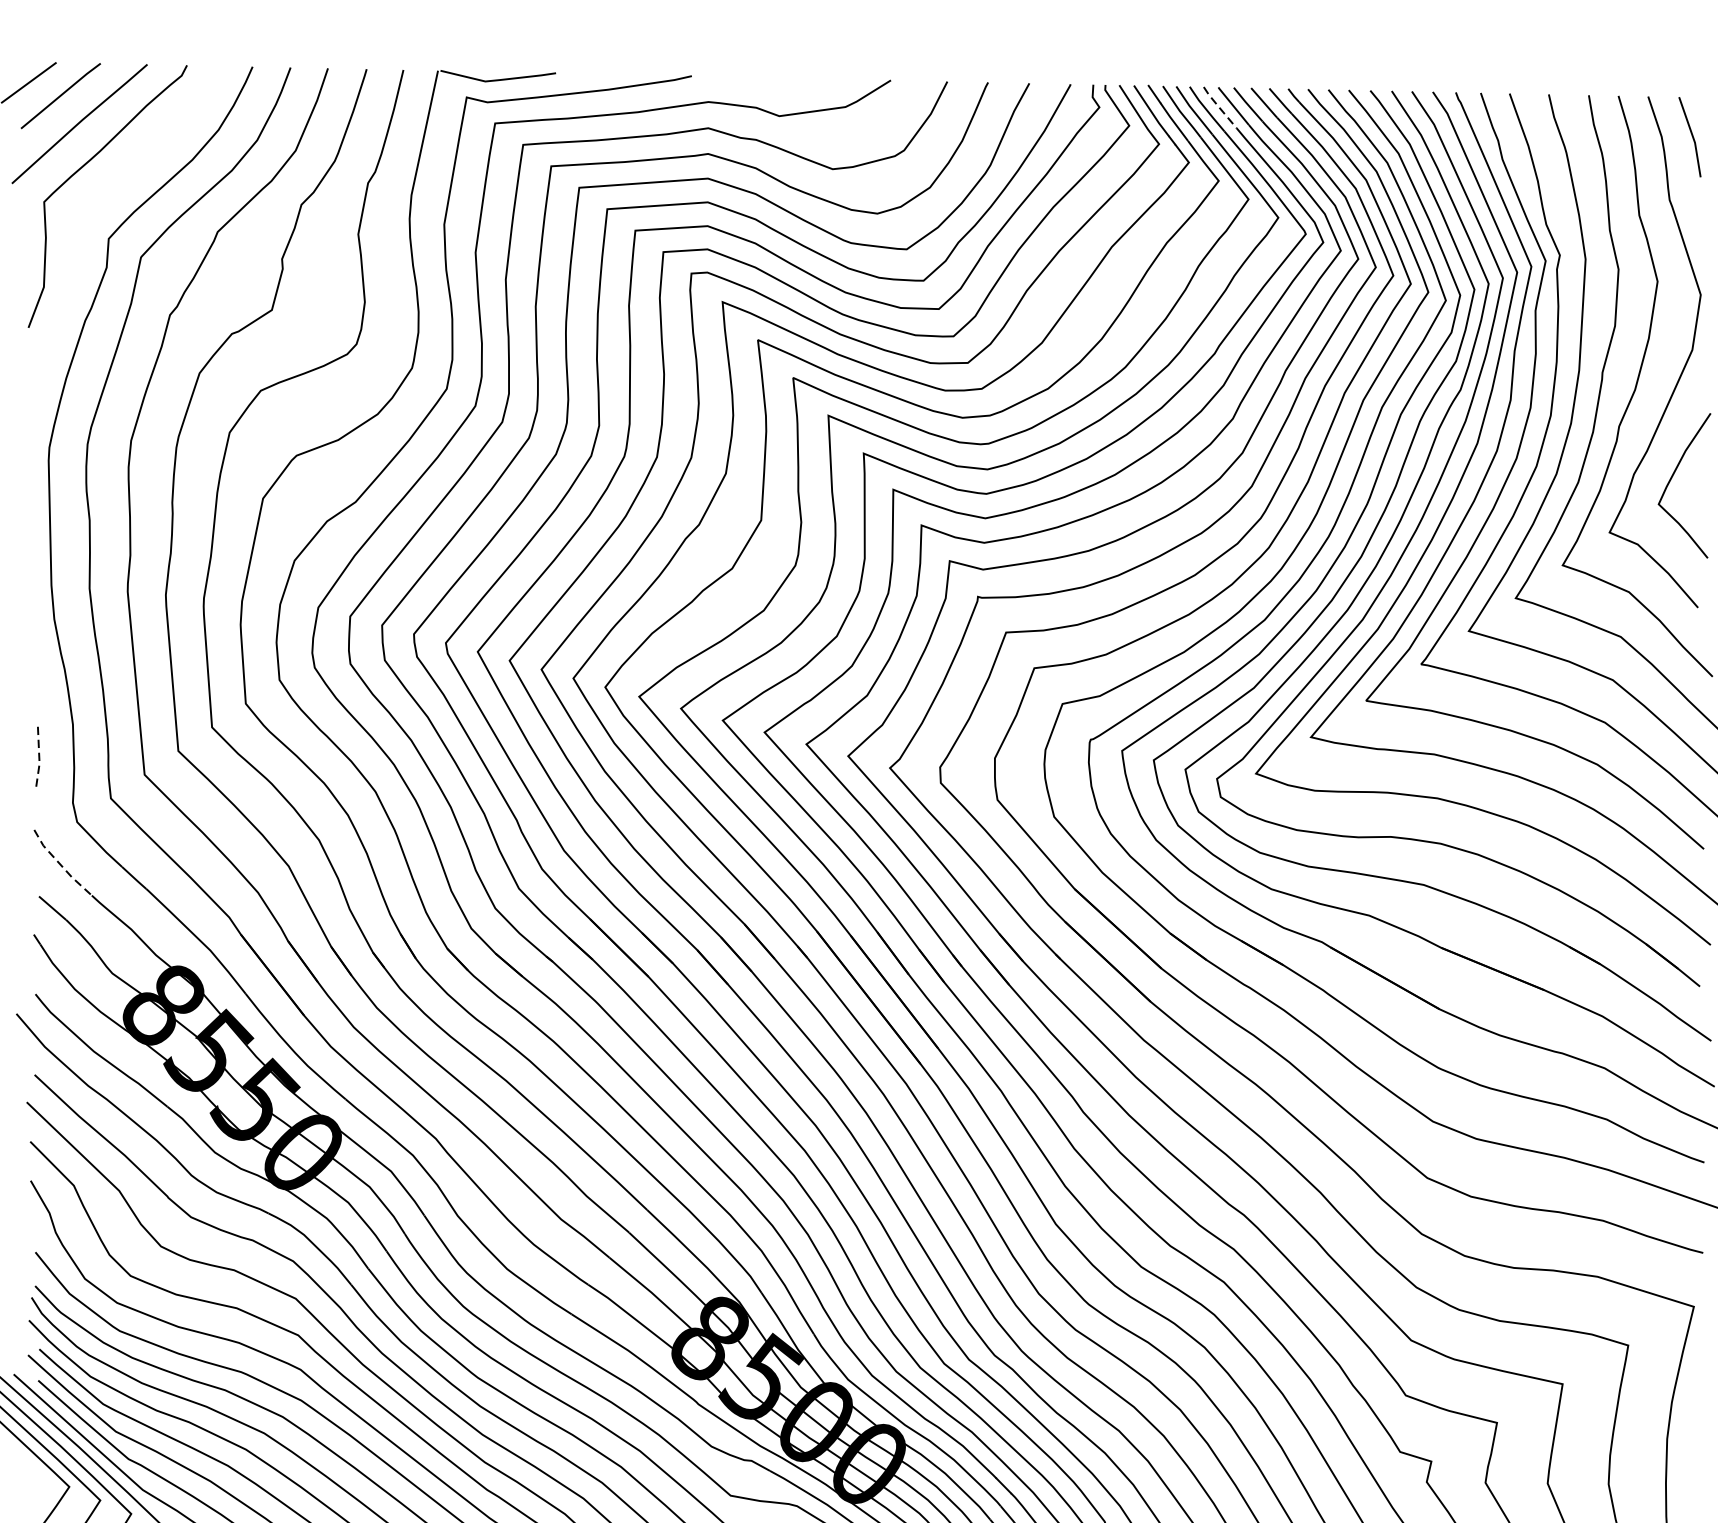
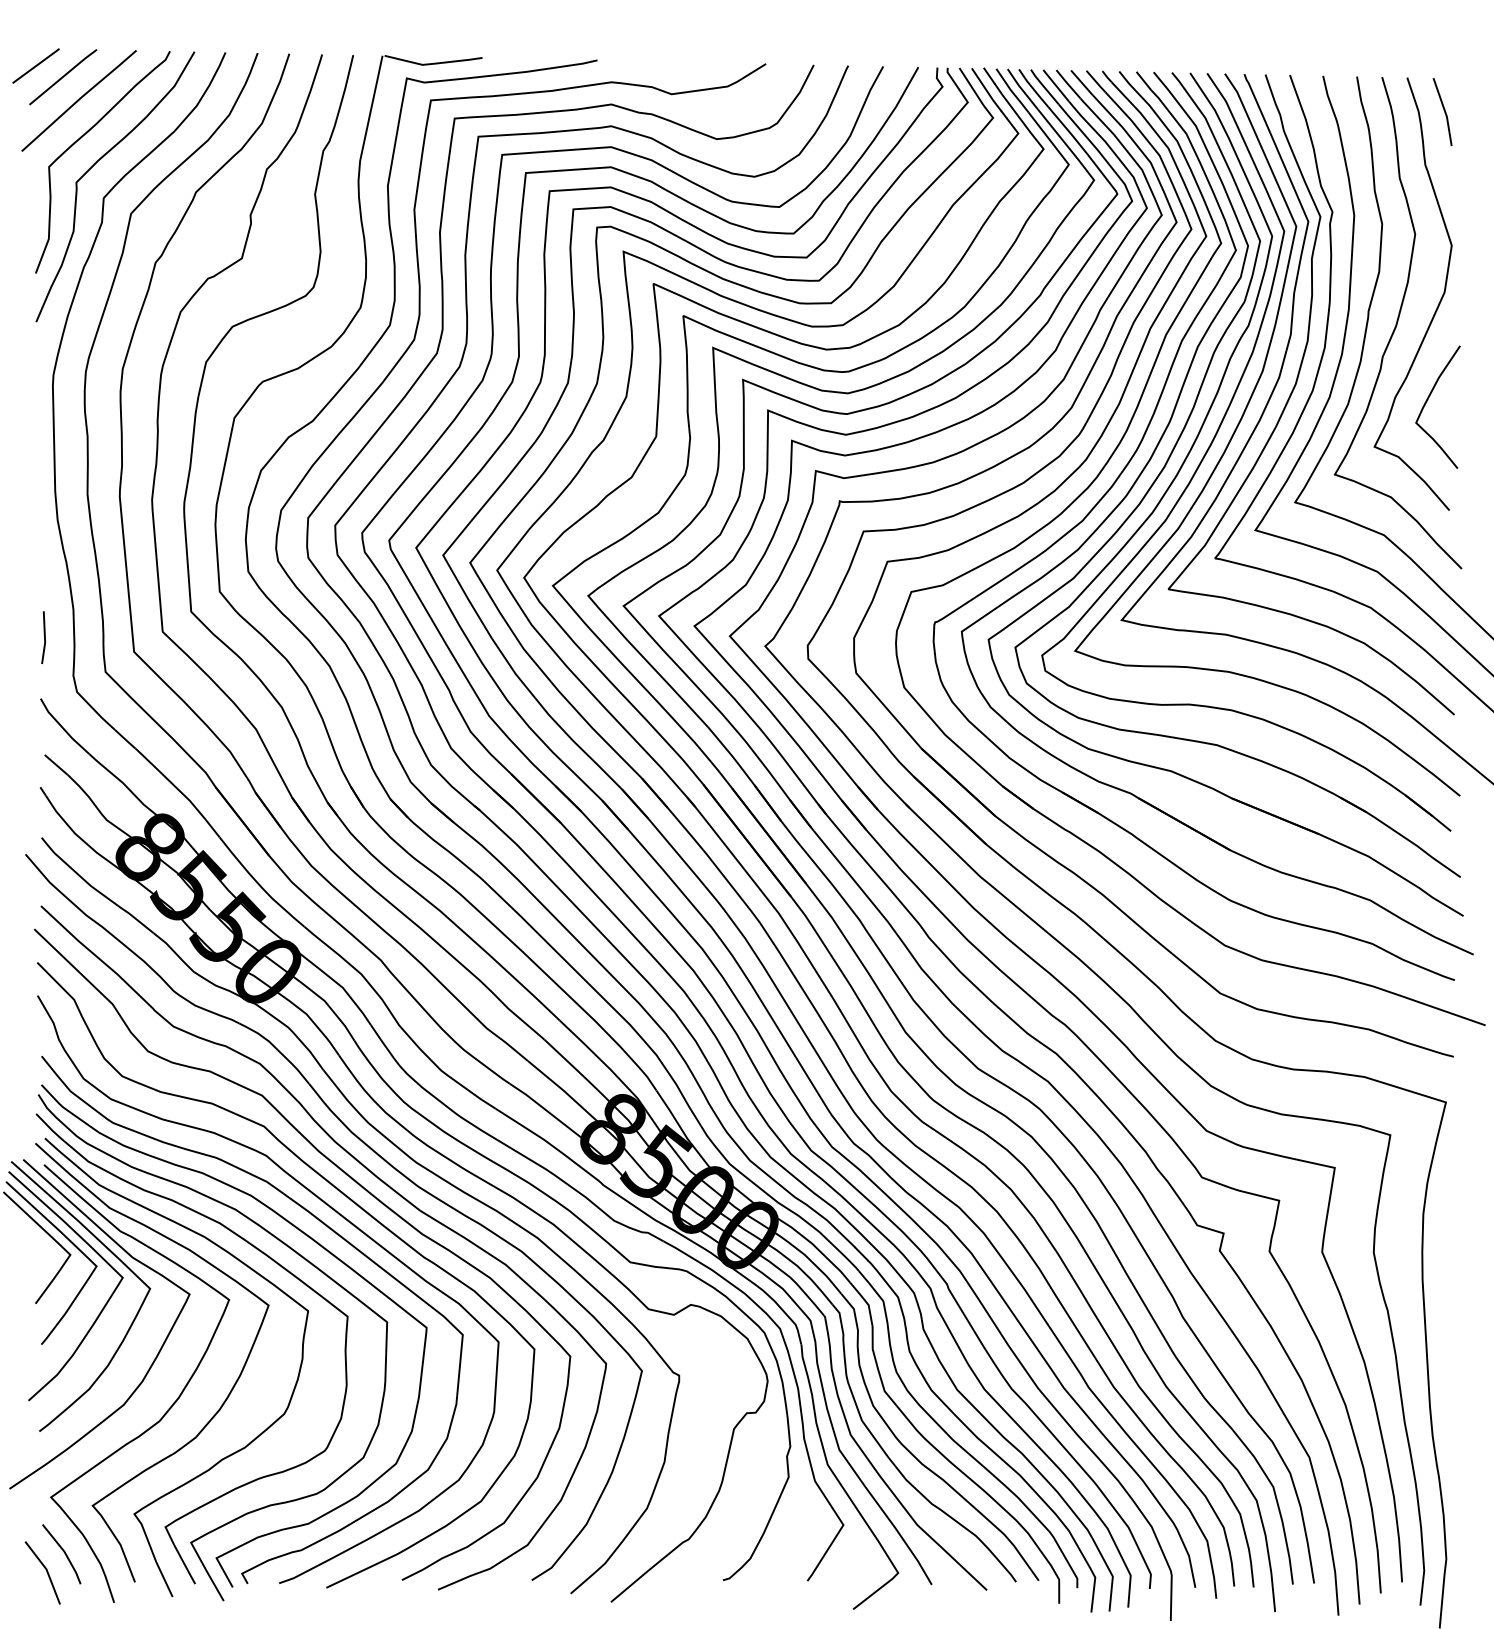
line: (1218, 107) -> (1043, 86), dashed -> solid
curve: (97, 200) -> (94, 165), added
line: (39, 758) -> (45, 638), dashed -> solid
line: (61, 865) -> (63, 728), dashed -> solid

